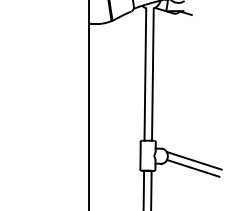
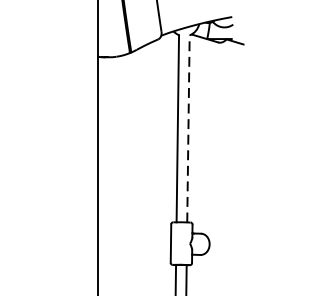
line: (152, 74) -> (187, 128), solid -> dashed
line: (193, 160) -> (245, 250), removed
line: (193, 167) -> (245, 260), removed

